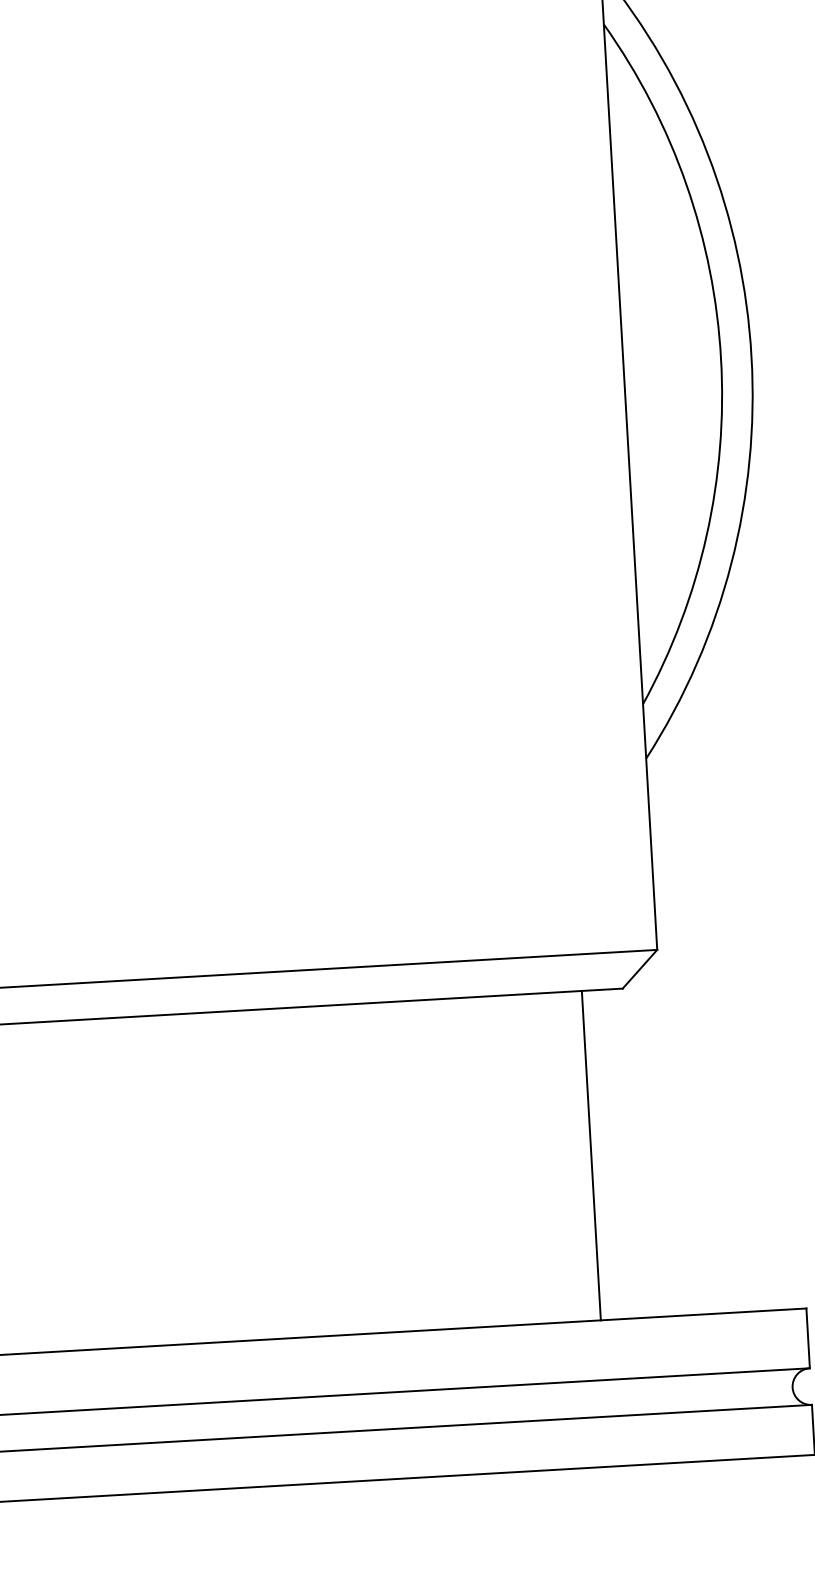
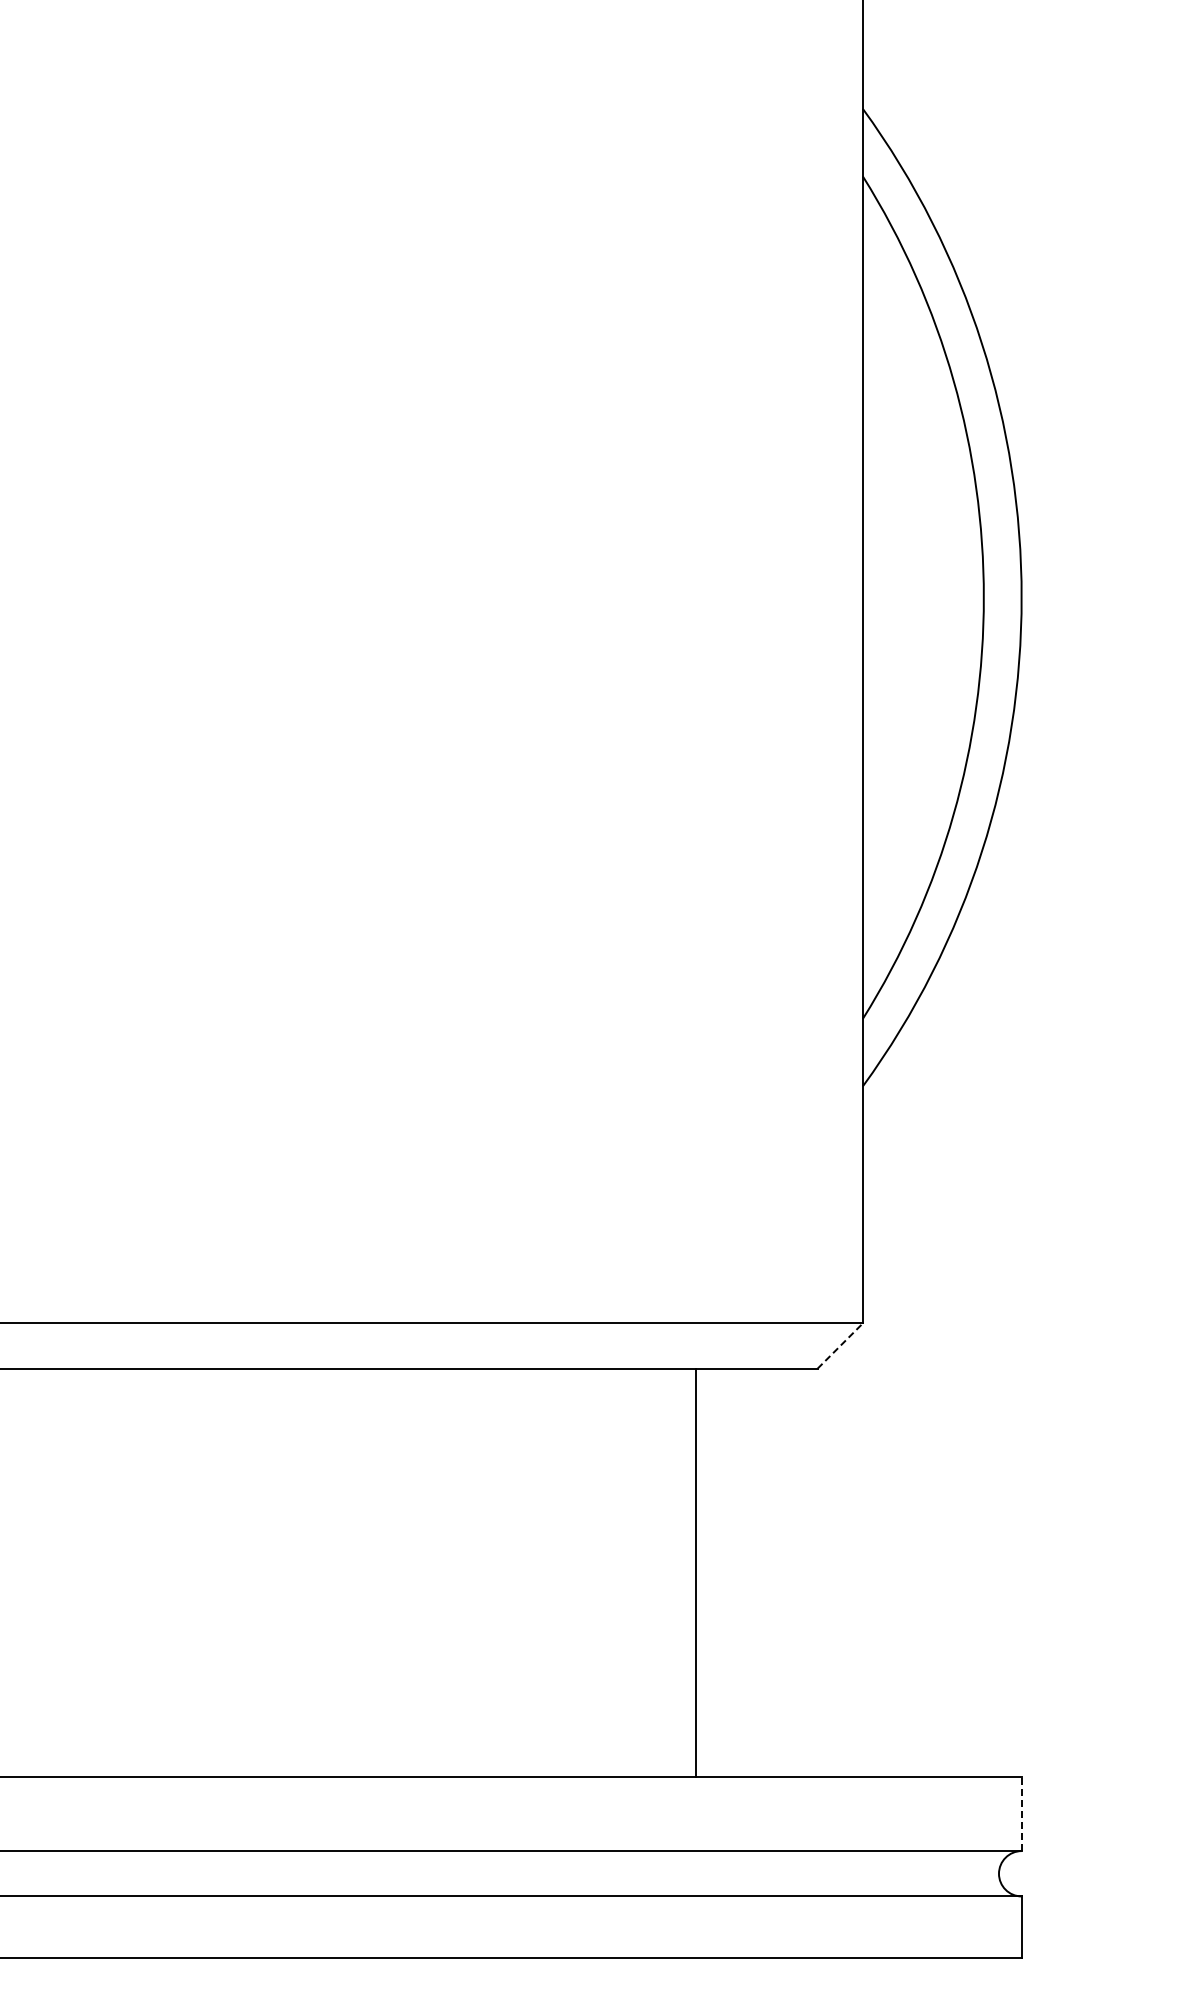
line: (640, 968) -> (840, 1345), solid -> dashed
line: (591, 1155) -> (695, 1572), moved
line: (807, 1337) -> (1021, 1813), solid -> dashed

